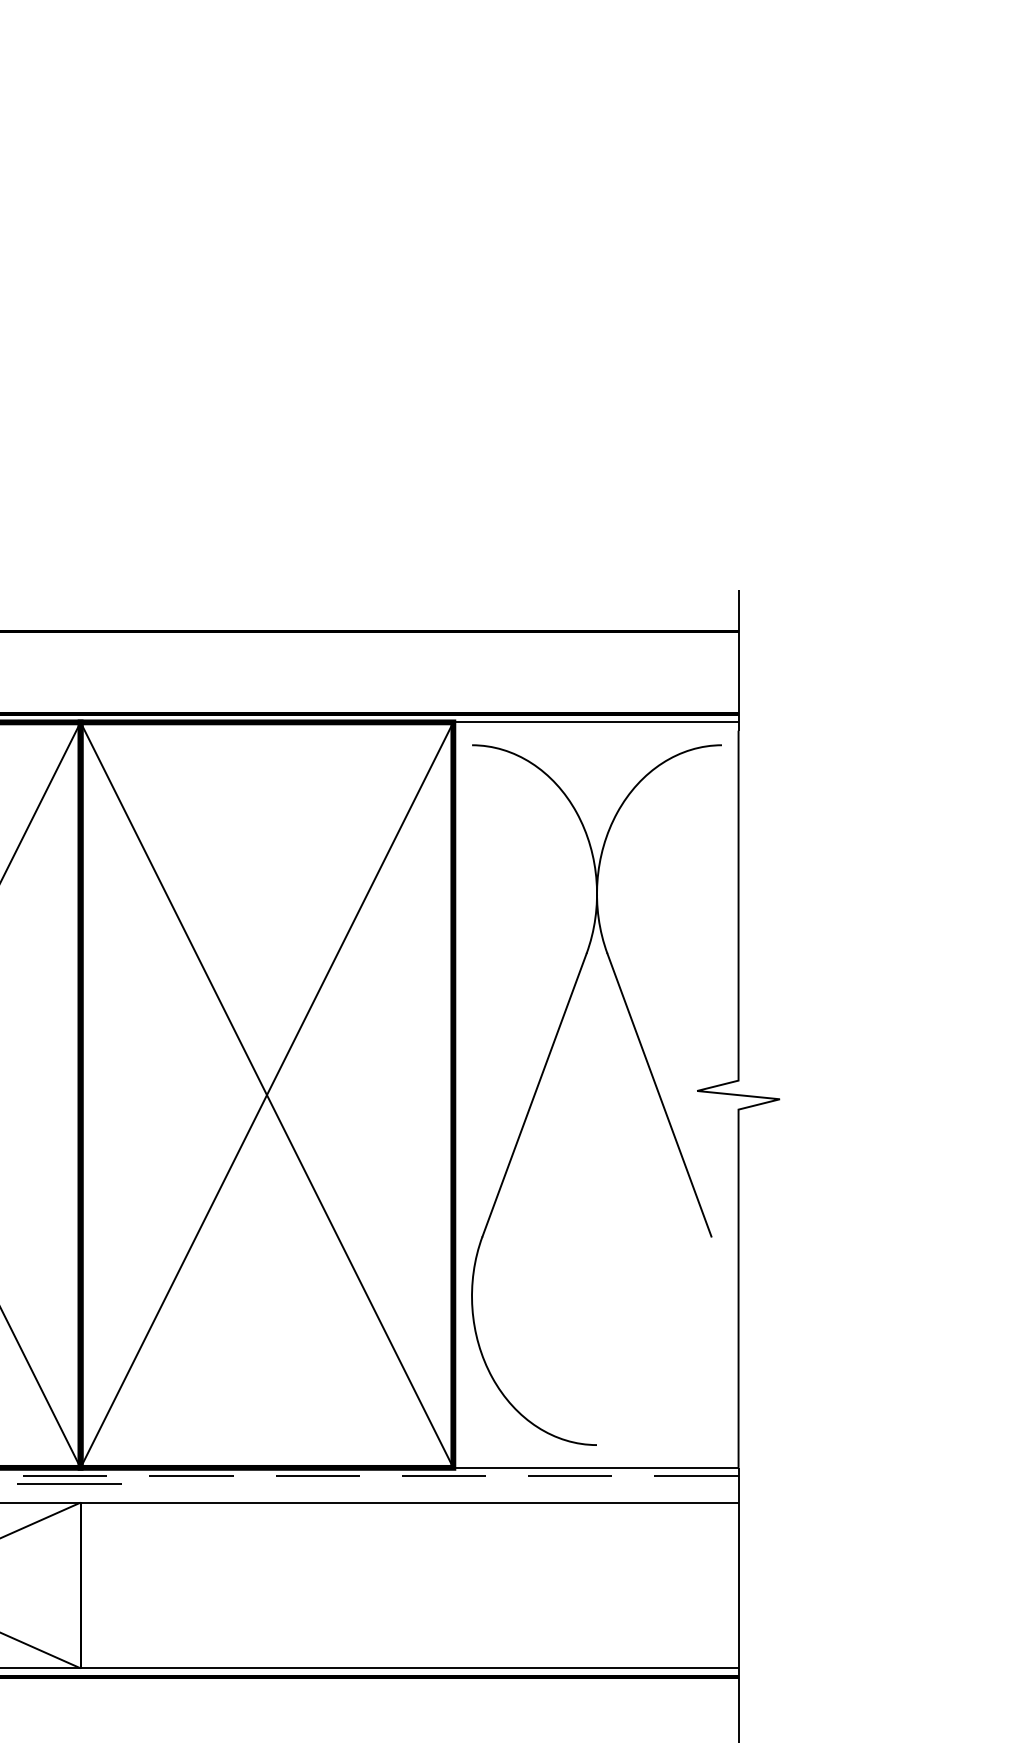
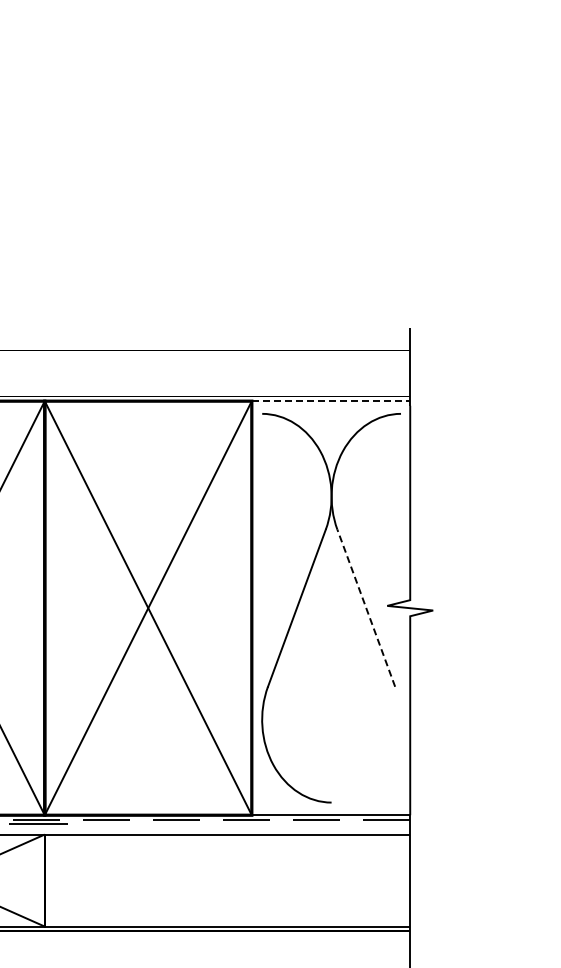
line: (596, 722) -> (331, 401), solid -> dashed
line: (659, 1095) -> (366, 608), solid -> dashed

